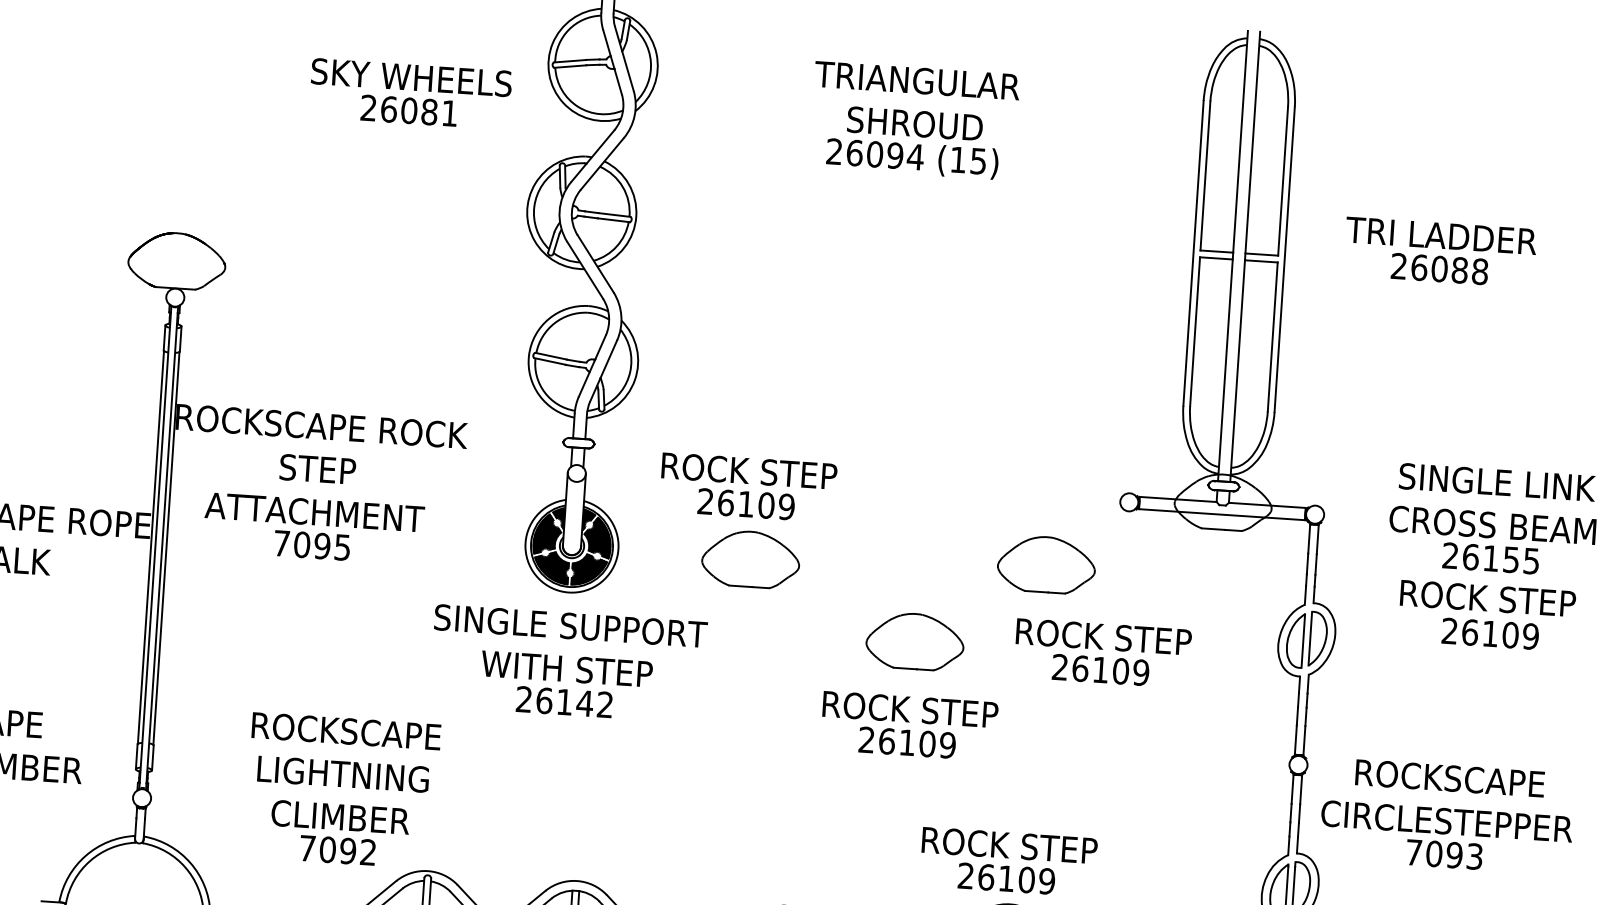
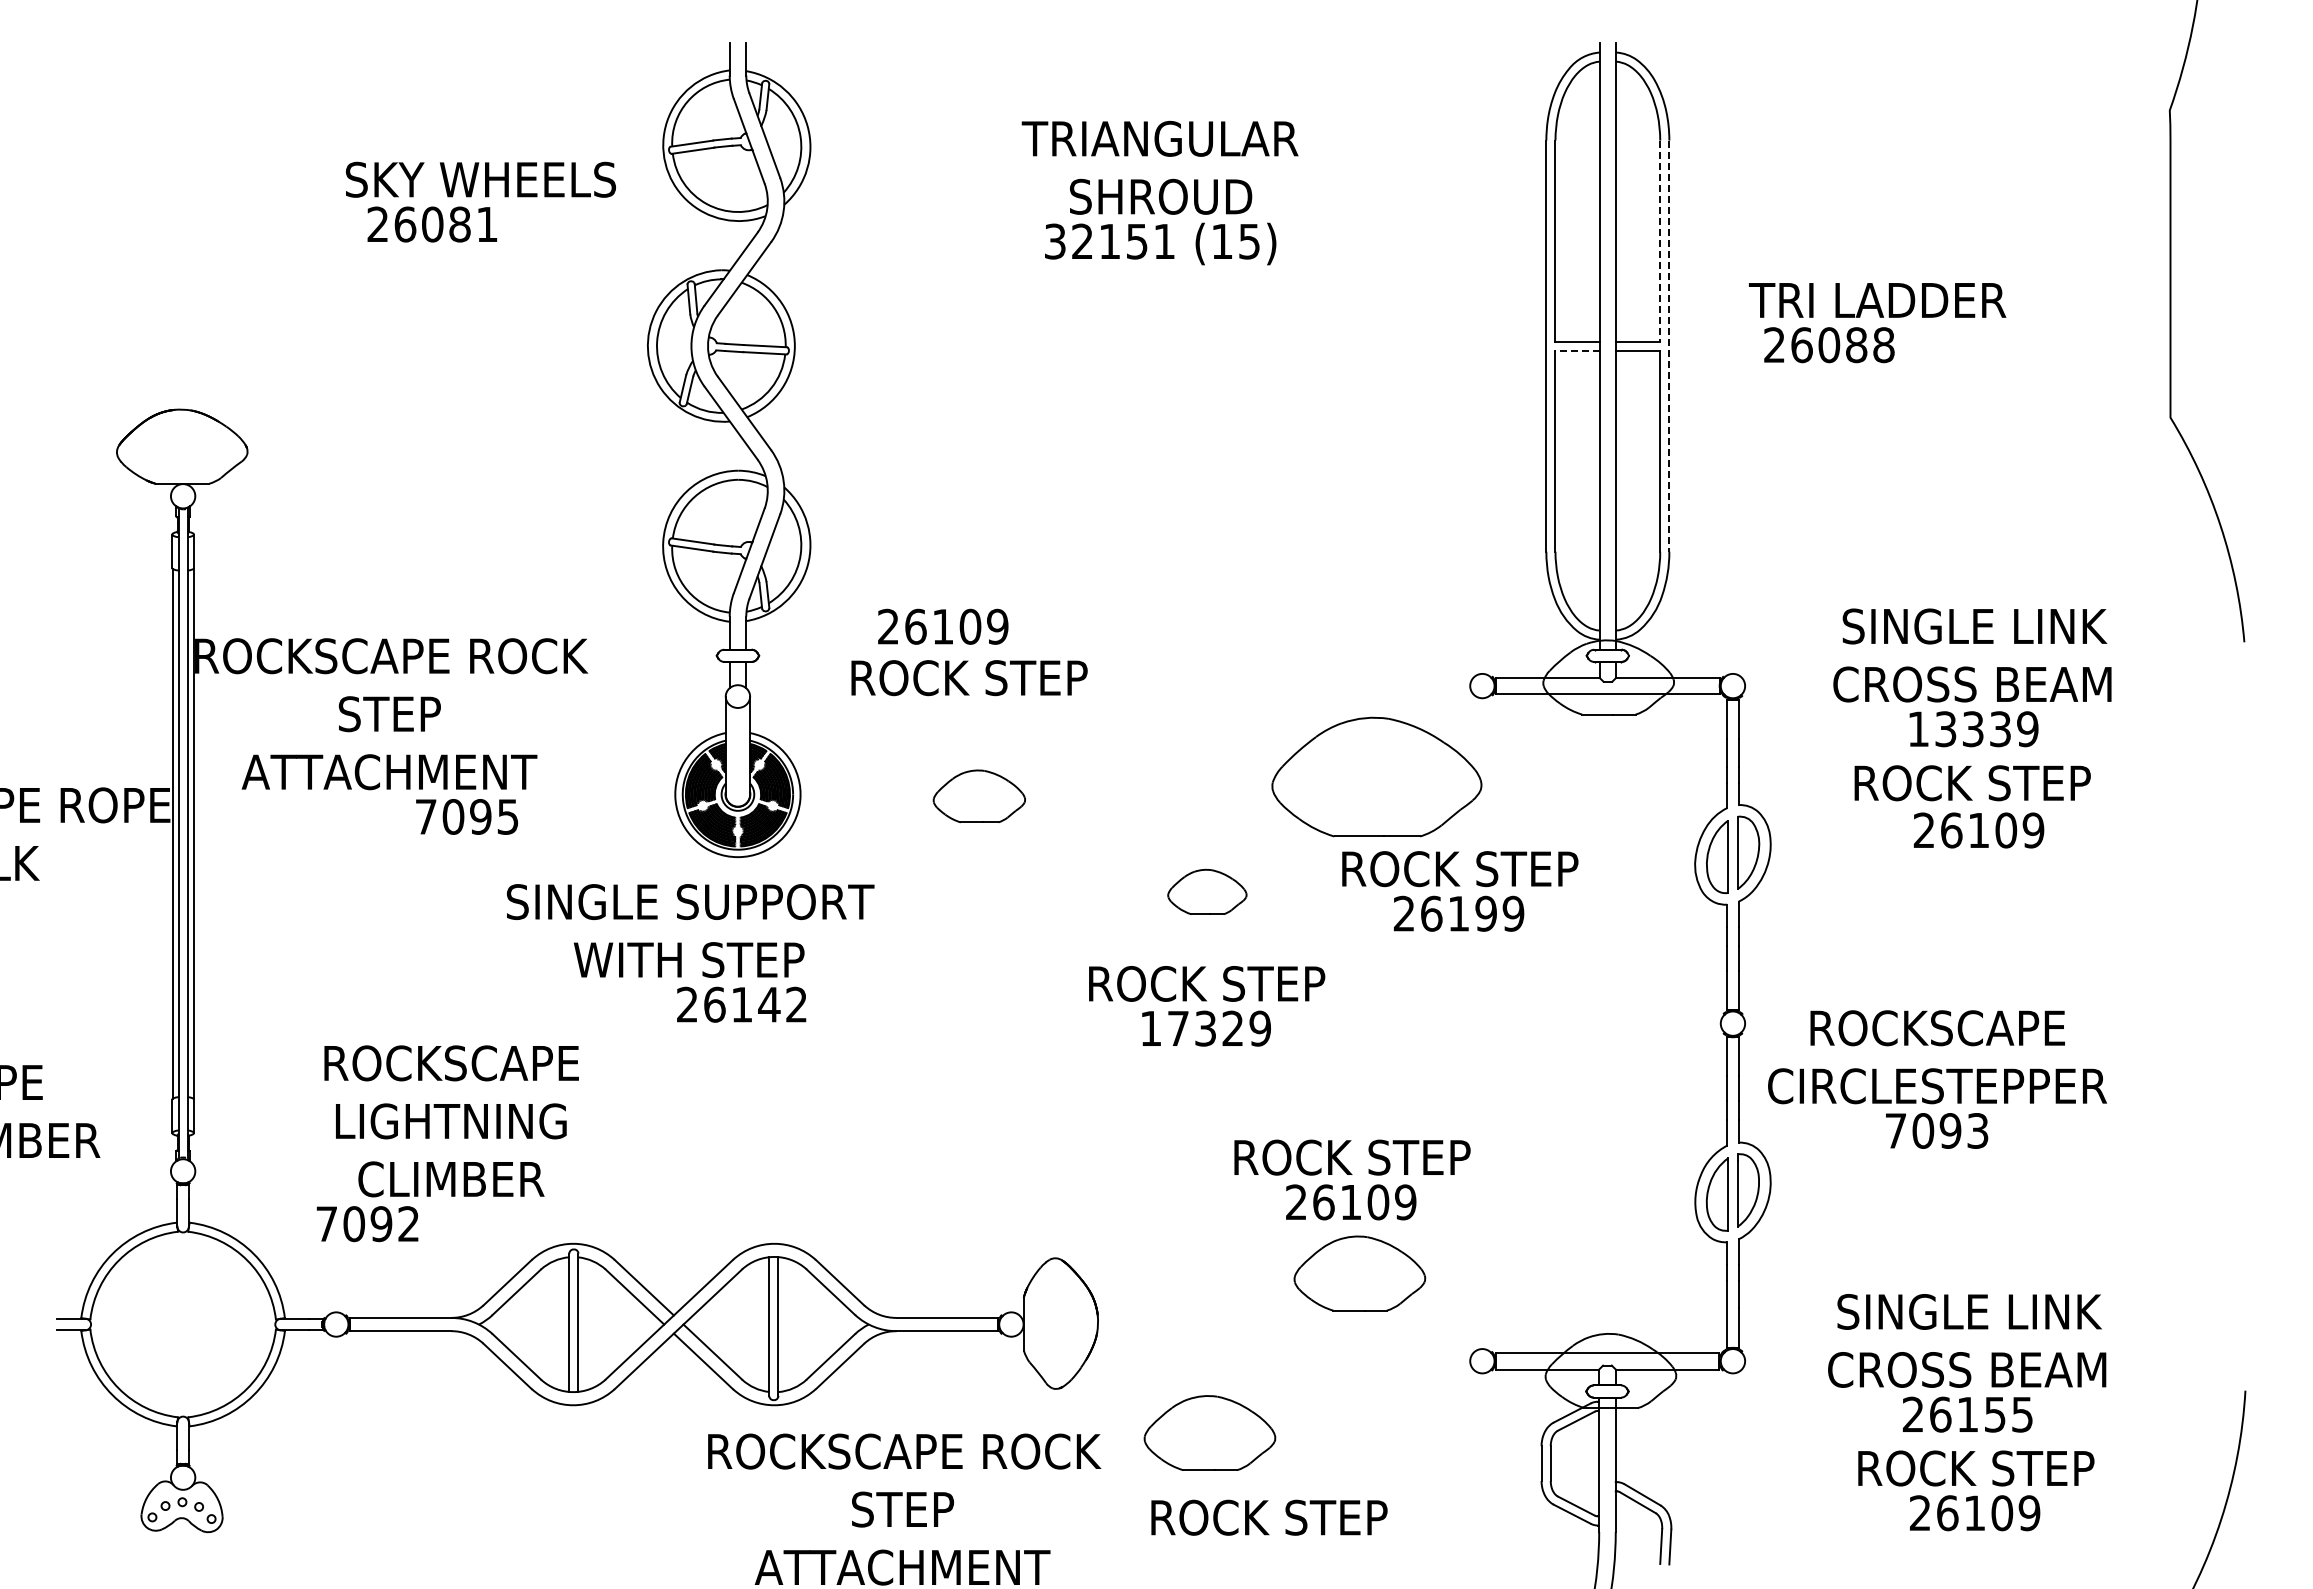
text: (409, 110) -> (432, 224), moved
text: (874, 154) -> (1109, 241), 26094 -> 32151
line: (1283, 181) -> (1660, 241), solid -> dashed
line: (1216, 258) -> (1577, 350), solid -> dashed
line: (1284, 259) -> (1669, 346), solid -> dashed
text: (1439, 269) -> (1829, 345), moved
text: (746, 504) -> (943, 626), moved
text: (312, 545) -> (467, 816), moved
text: (1491, 558) -> (1973, 729), 26155 -> 13339
part: (751, 559) -> (979, 796), size x0.7
part: (1046, 564) -> (1376, 777), size x1.6
part: (915, 641) -> (1207, 891), size x0.6
text: (569, 647) -> (690, 930), moved
text: (1121, 671) -> (1486, 913), 26109 -> 26199
text: (896, 741) -> (1191, 1028), 26109 -> 17329
text: (337, 850) -> (367, 1224), moved

